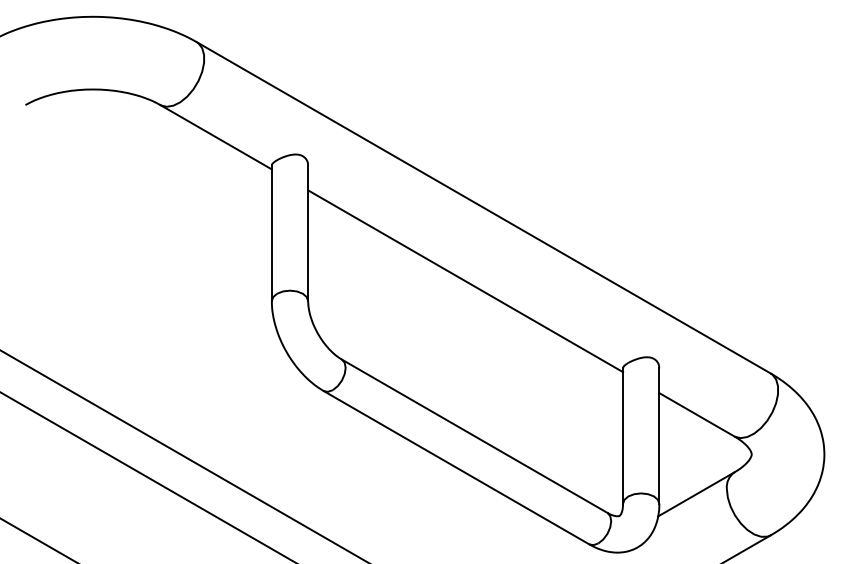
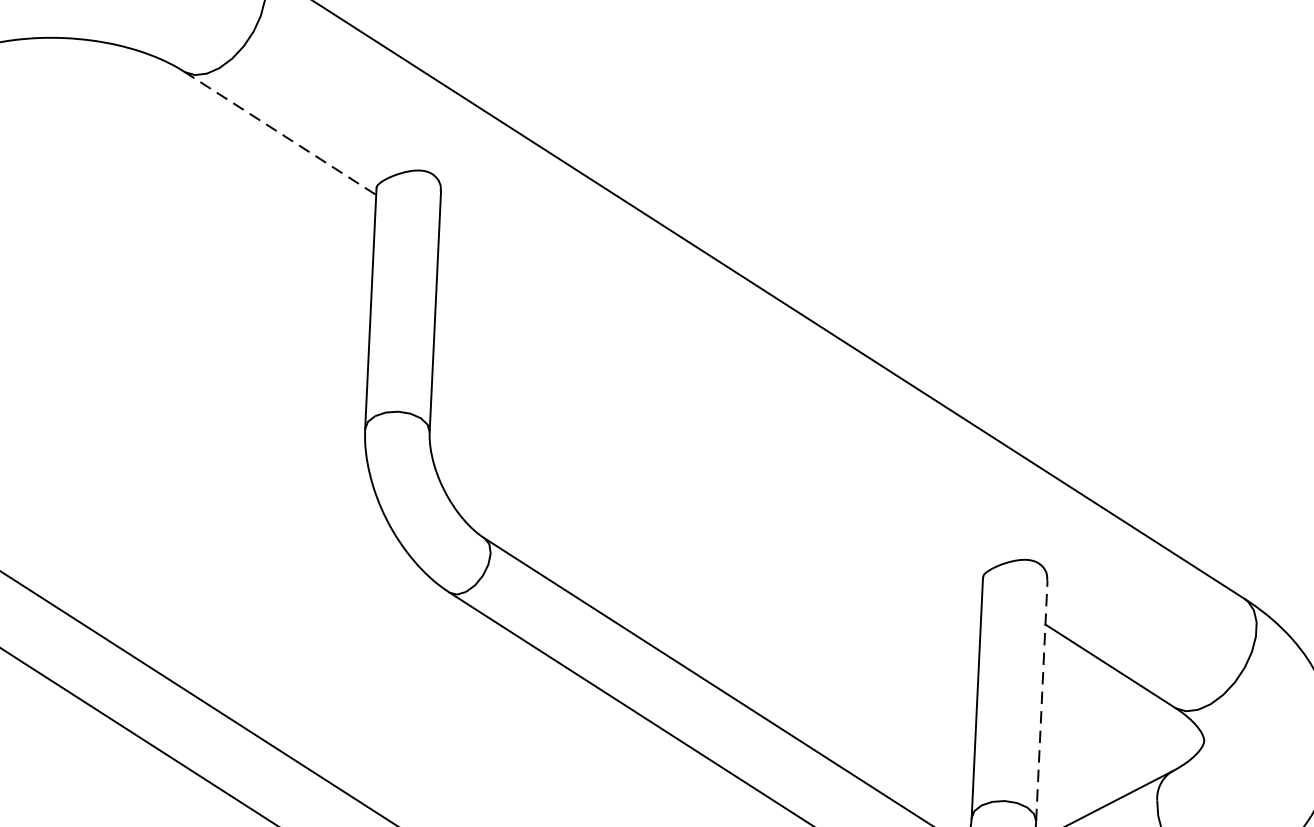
line: (216, 137) -> (280, 133), solid -> dashed
line: (465, 281) -> (710, 410), removed
line: (659, 436) -> (1042, 701), solid -> dashed

